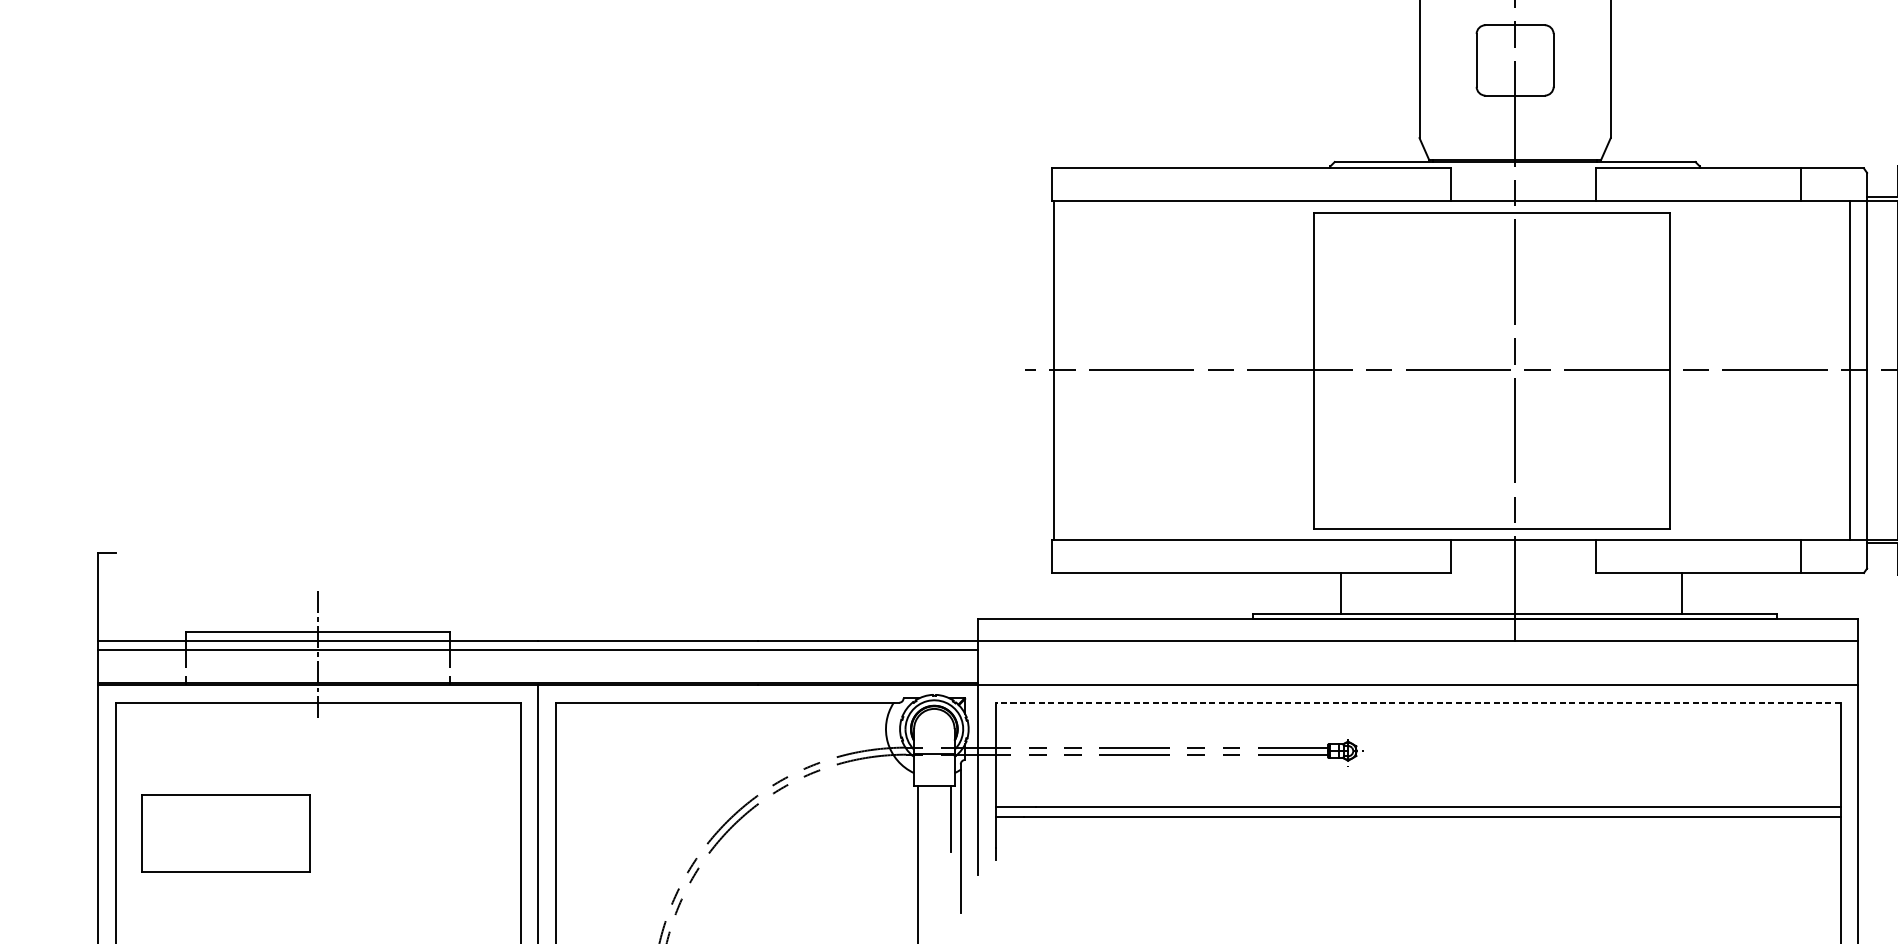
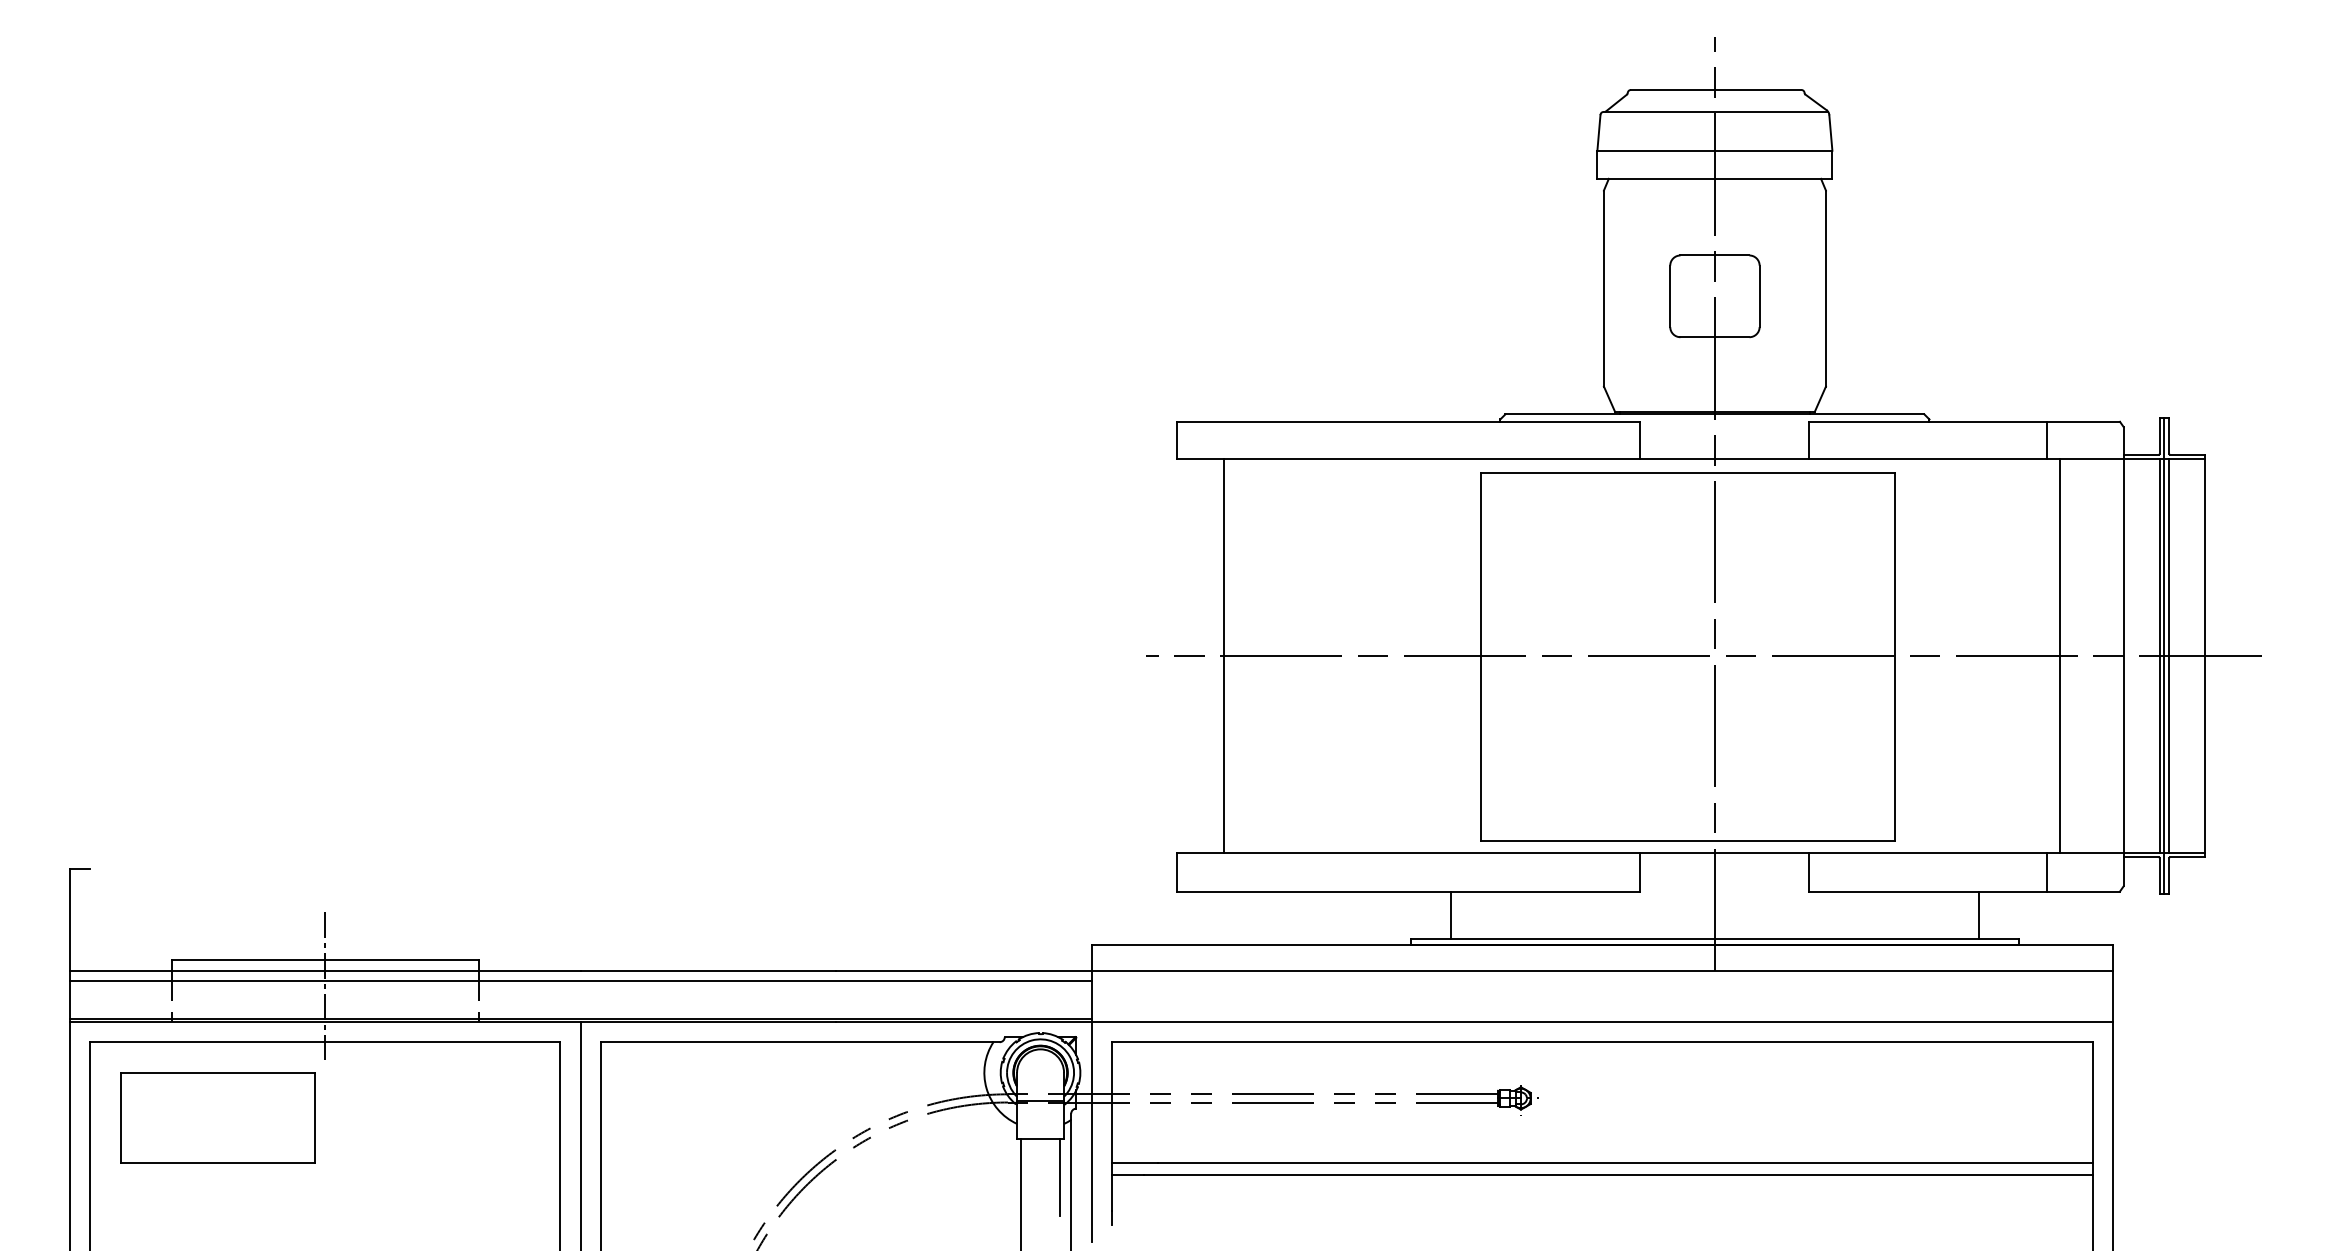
line: (1054, 369) -> (1224, 655), moved
line: (1849, 369) -> (2060, 655), moved
line: (1341, 593) -> (1451, 915), moved
line: (1681, 593) -> (1978, 915), moved
line: (1418, 703) -> (1602, 1042), dashed -> solid
part: (225, 833) -> (217, 1117), moved

